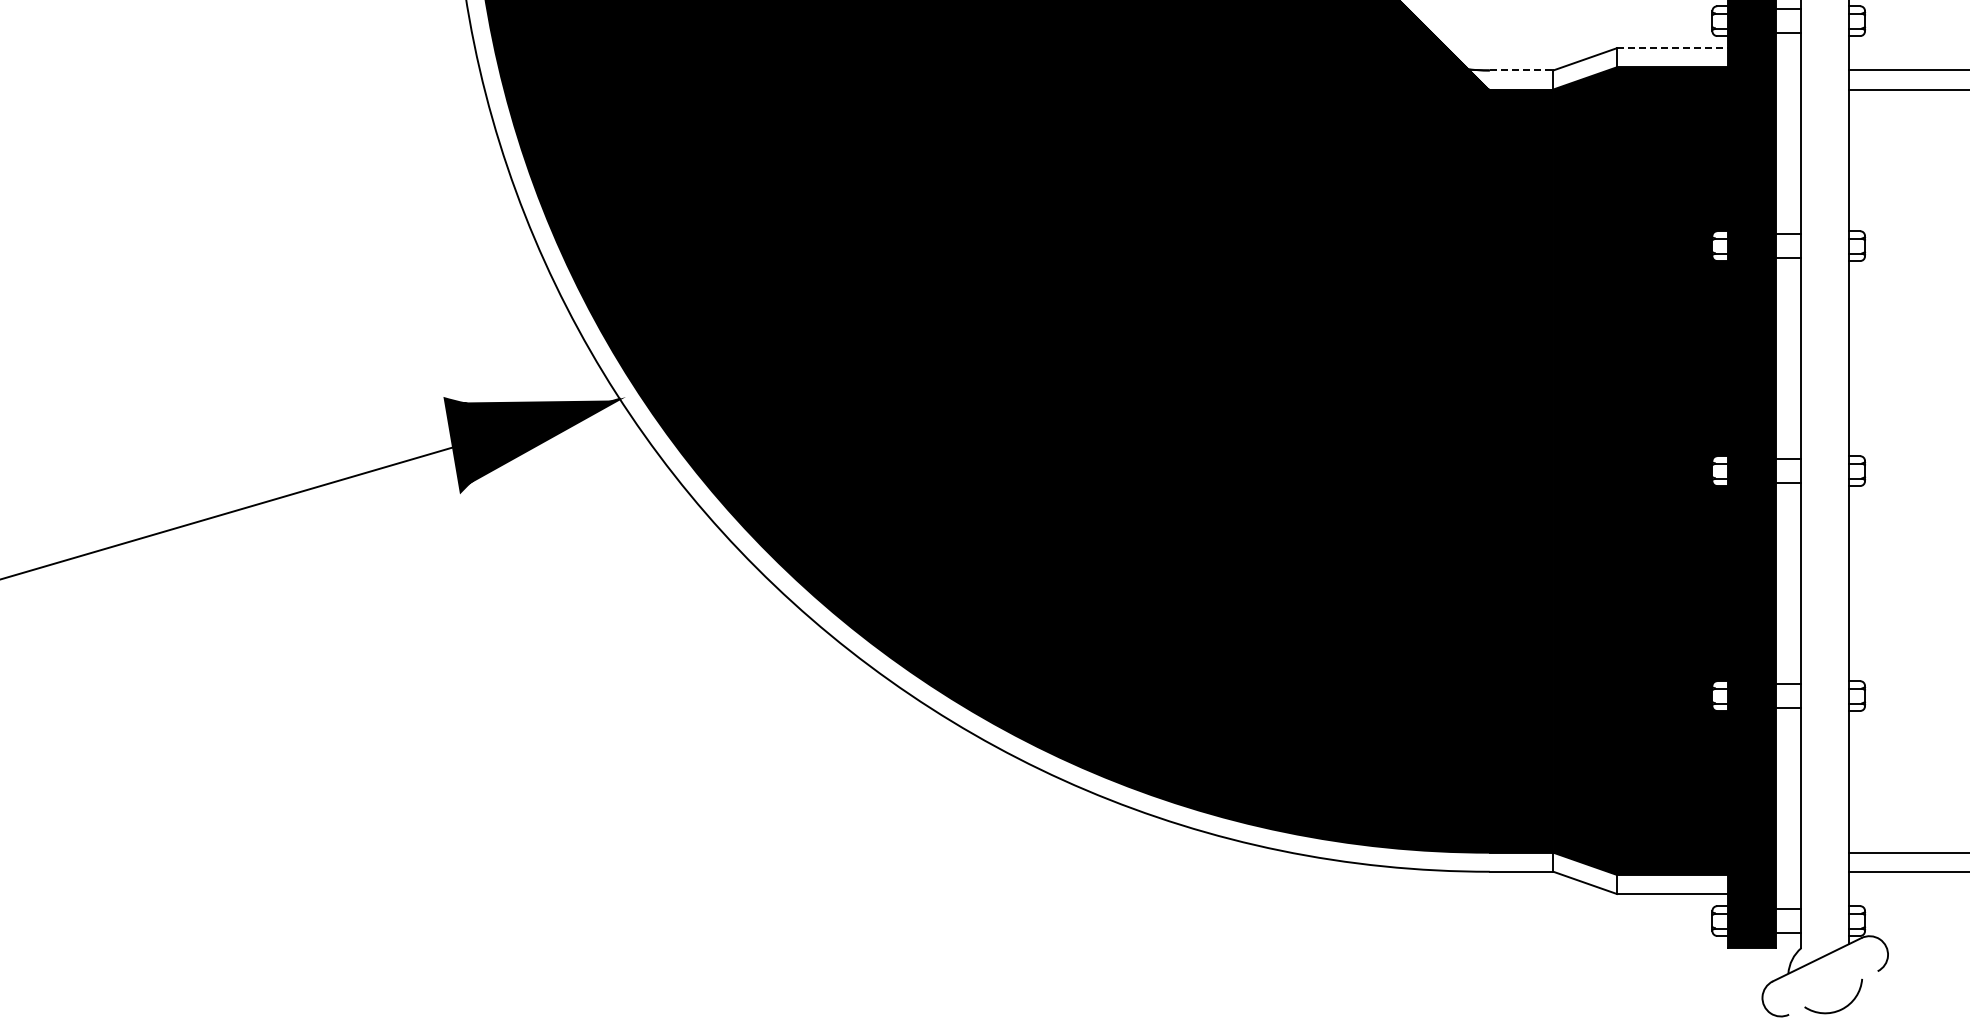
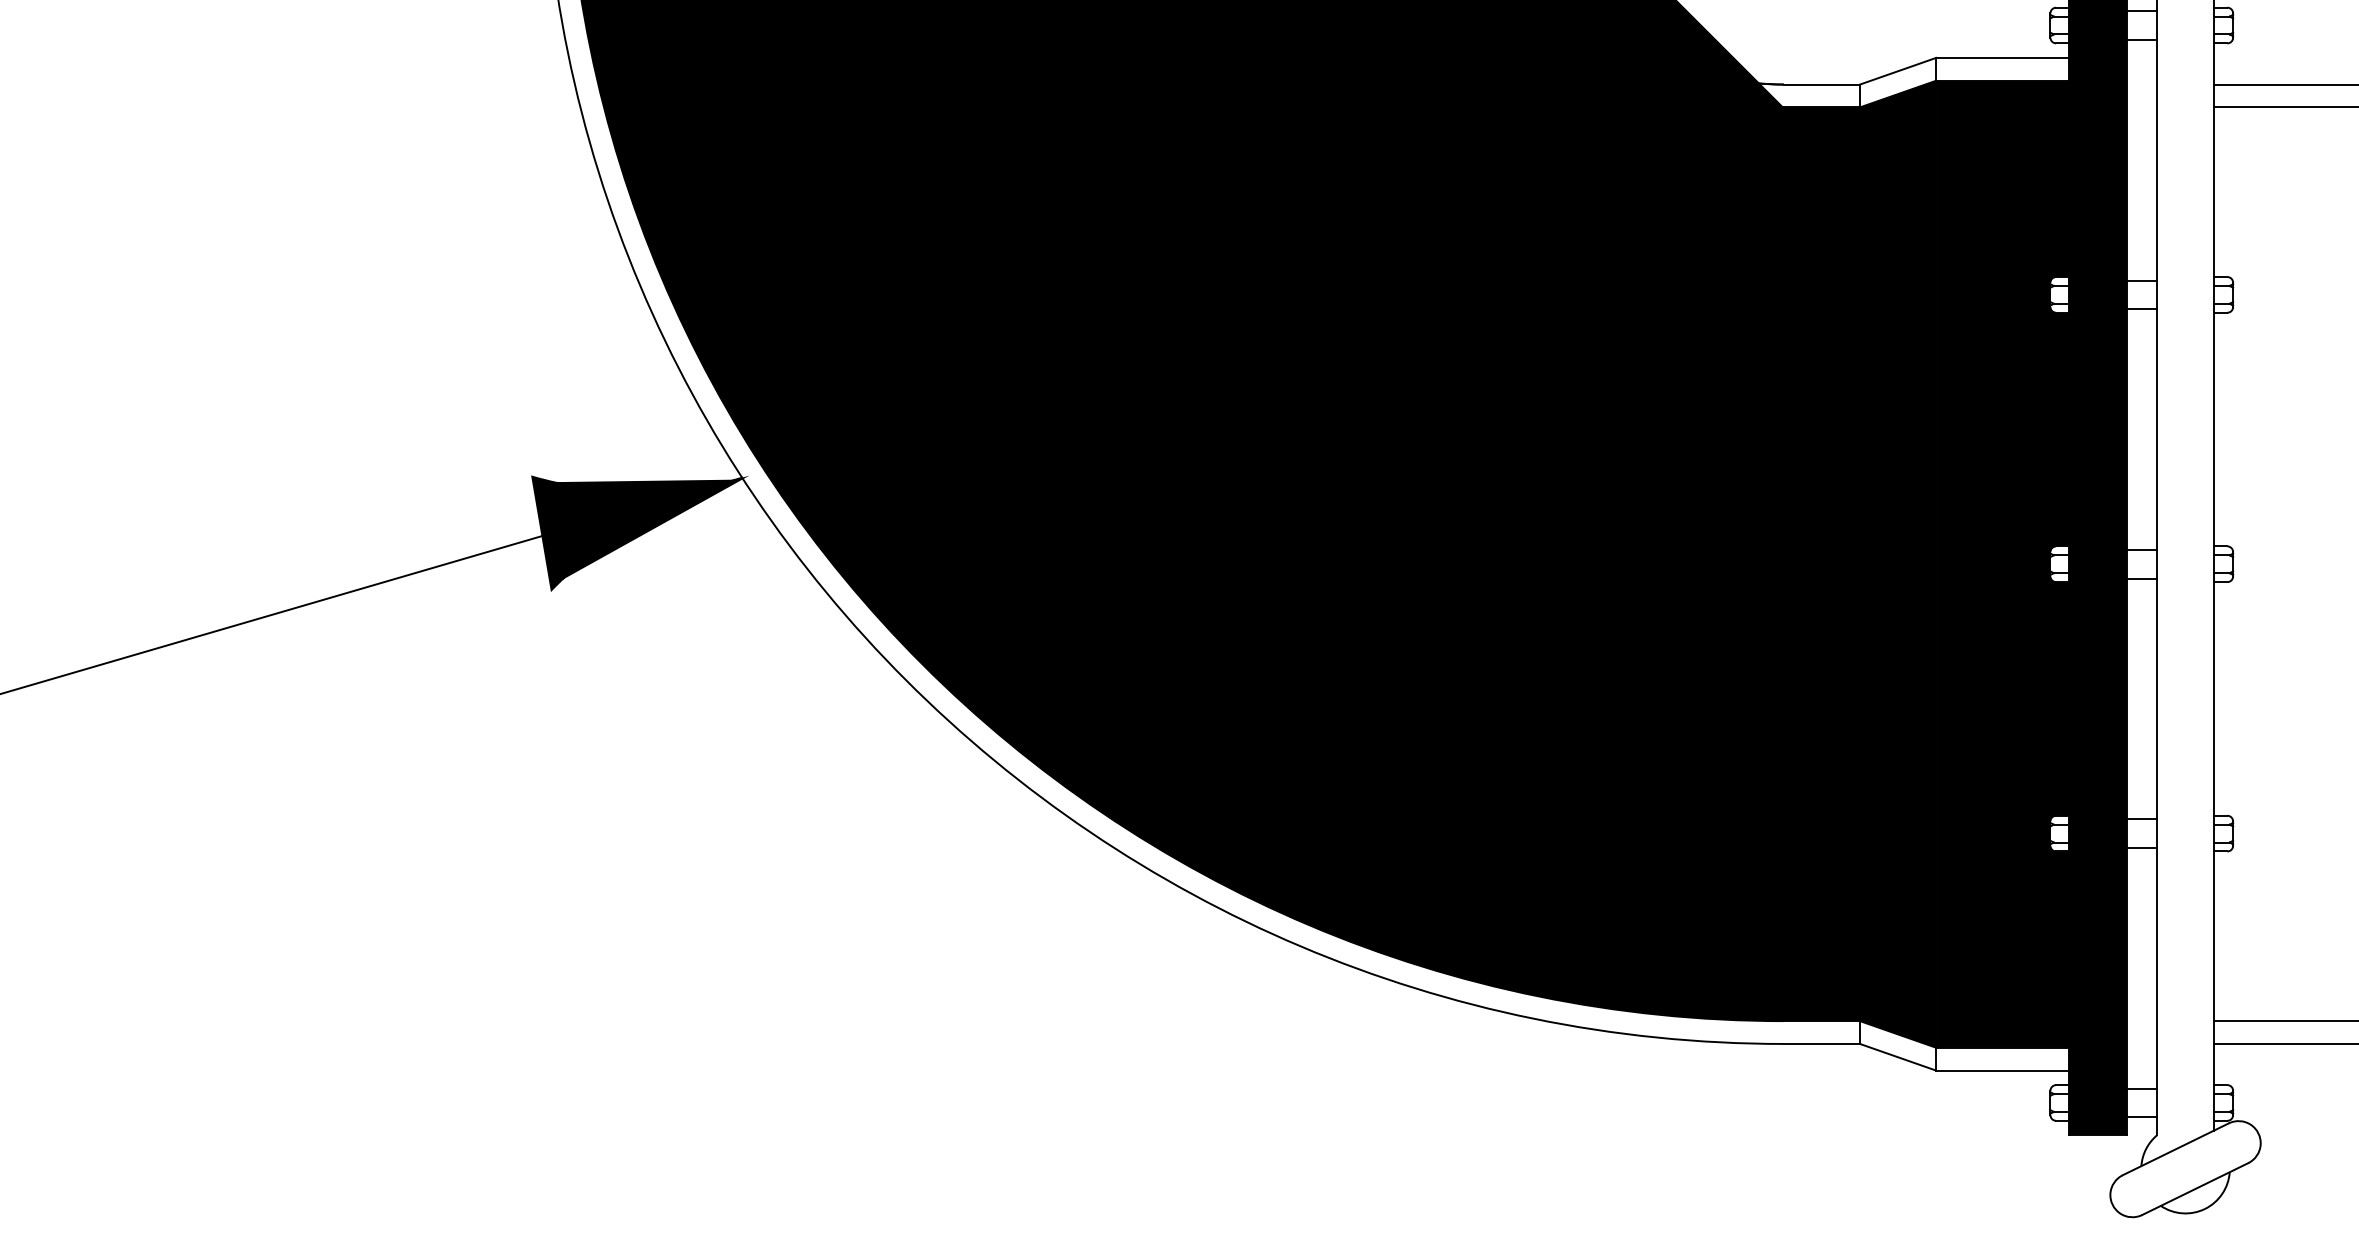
line: (1672, 48) -> (2002, 58), dashed -> solid
line: (1521, 70) -> (1821, 84), dashed -> solid
line: (1833, 992) -> (2195, 1188), added

